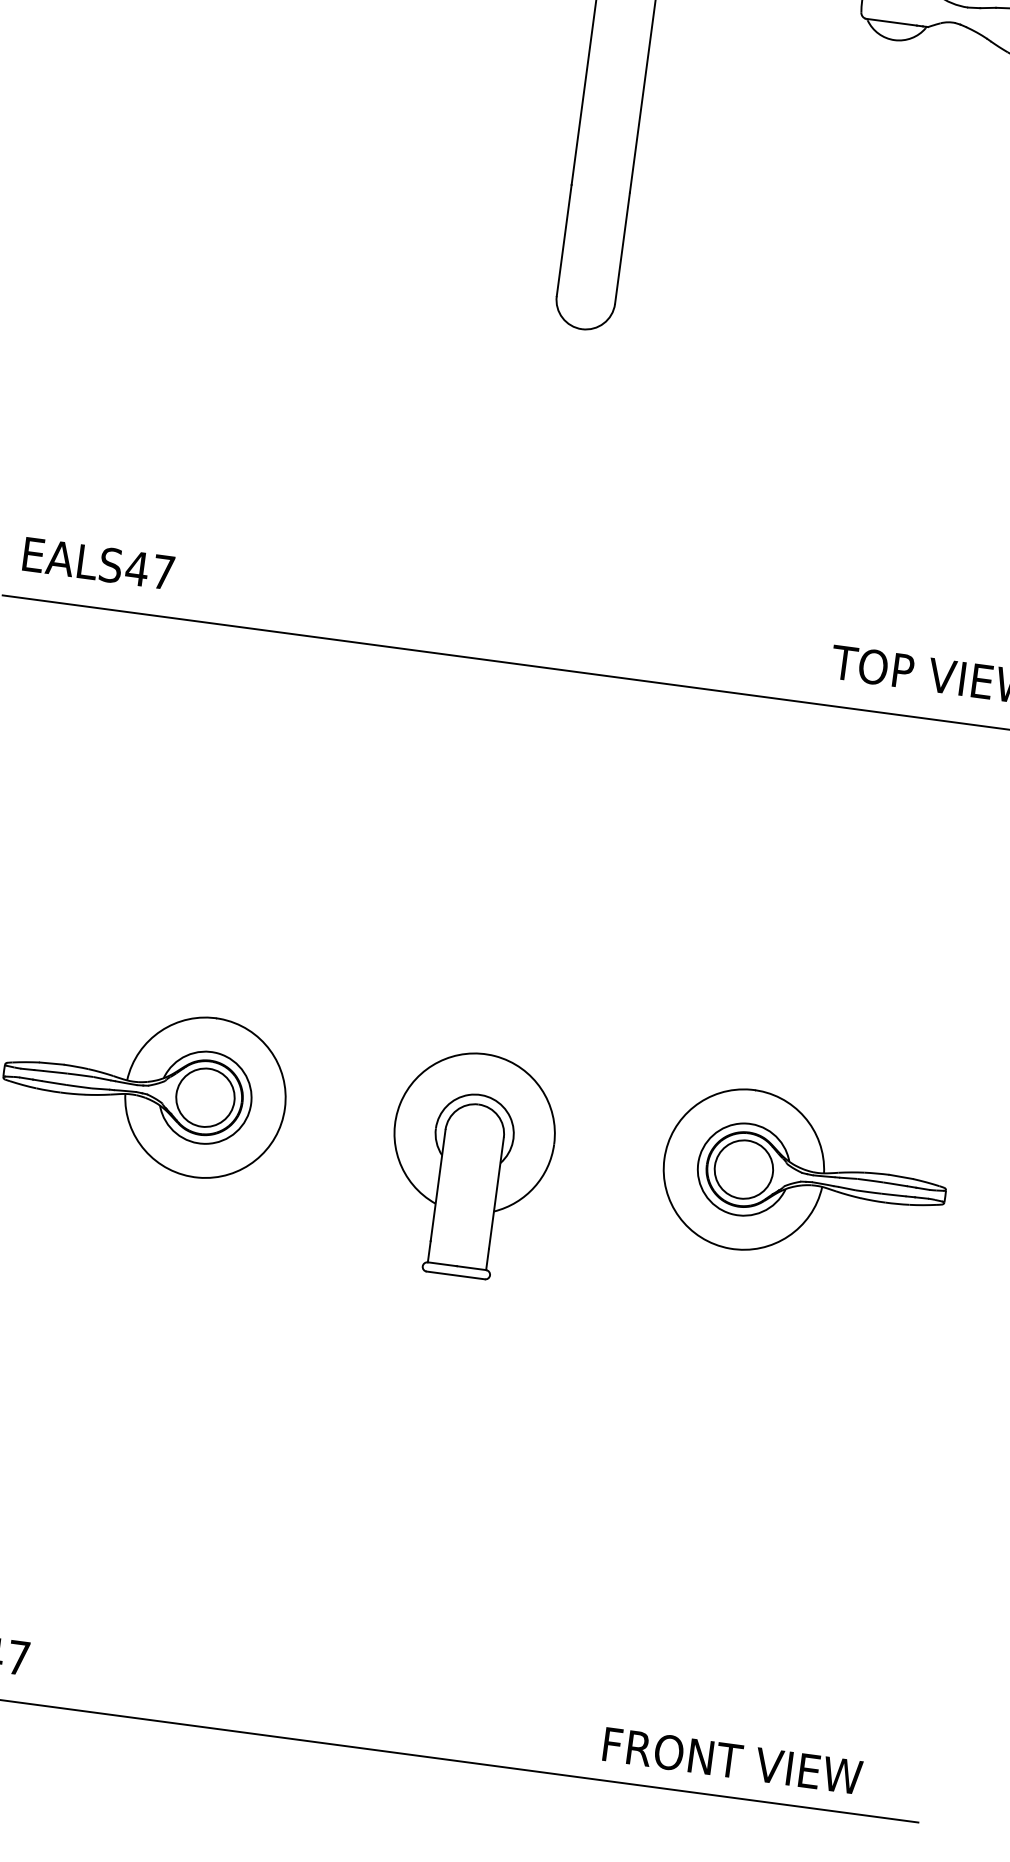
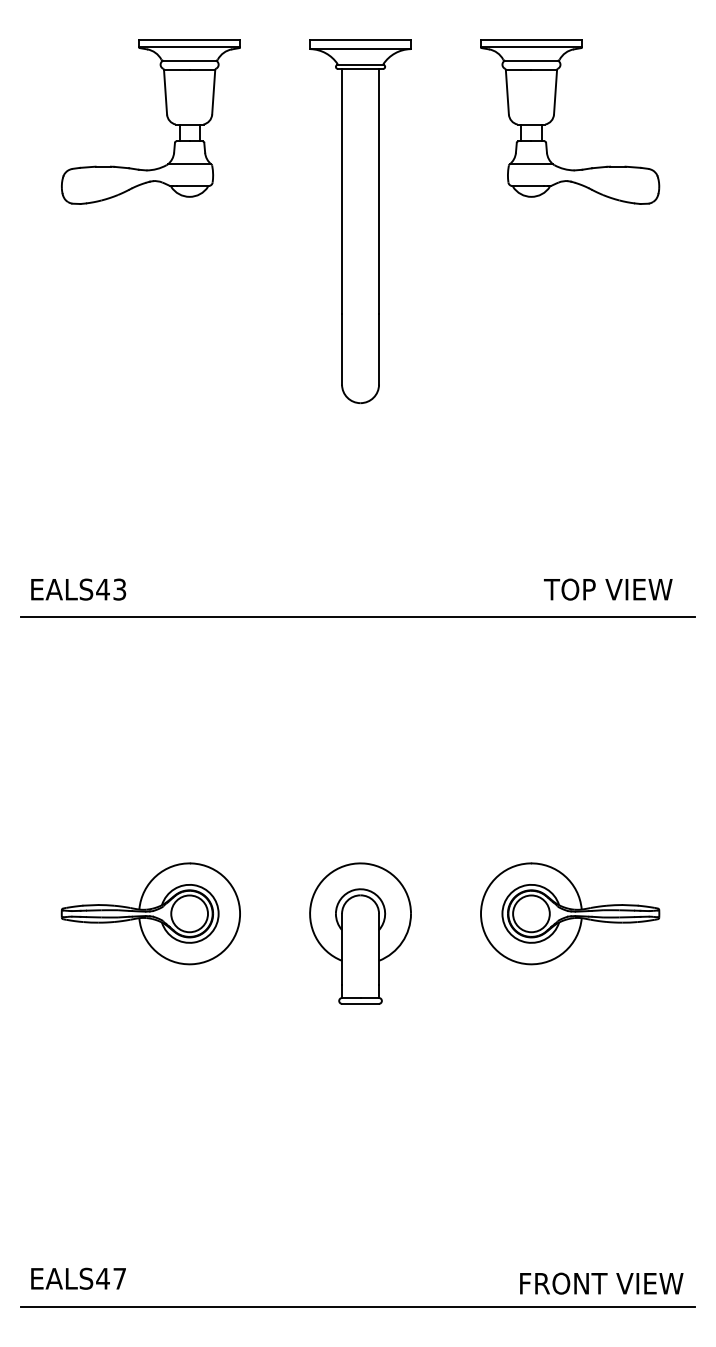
text: (163, 572) -> (119, 589), EALS47 -> EALS43
text: (732, 1760) -> (601, 1283), moved

